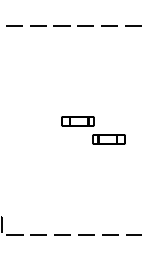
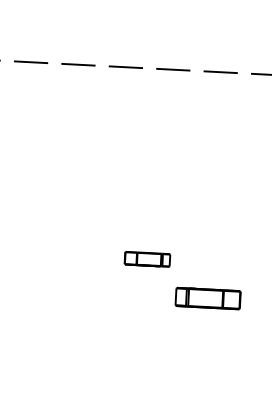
part: (77, 121) -> (146, 259), size x0.7

